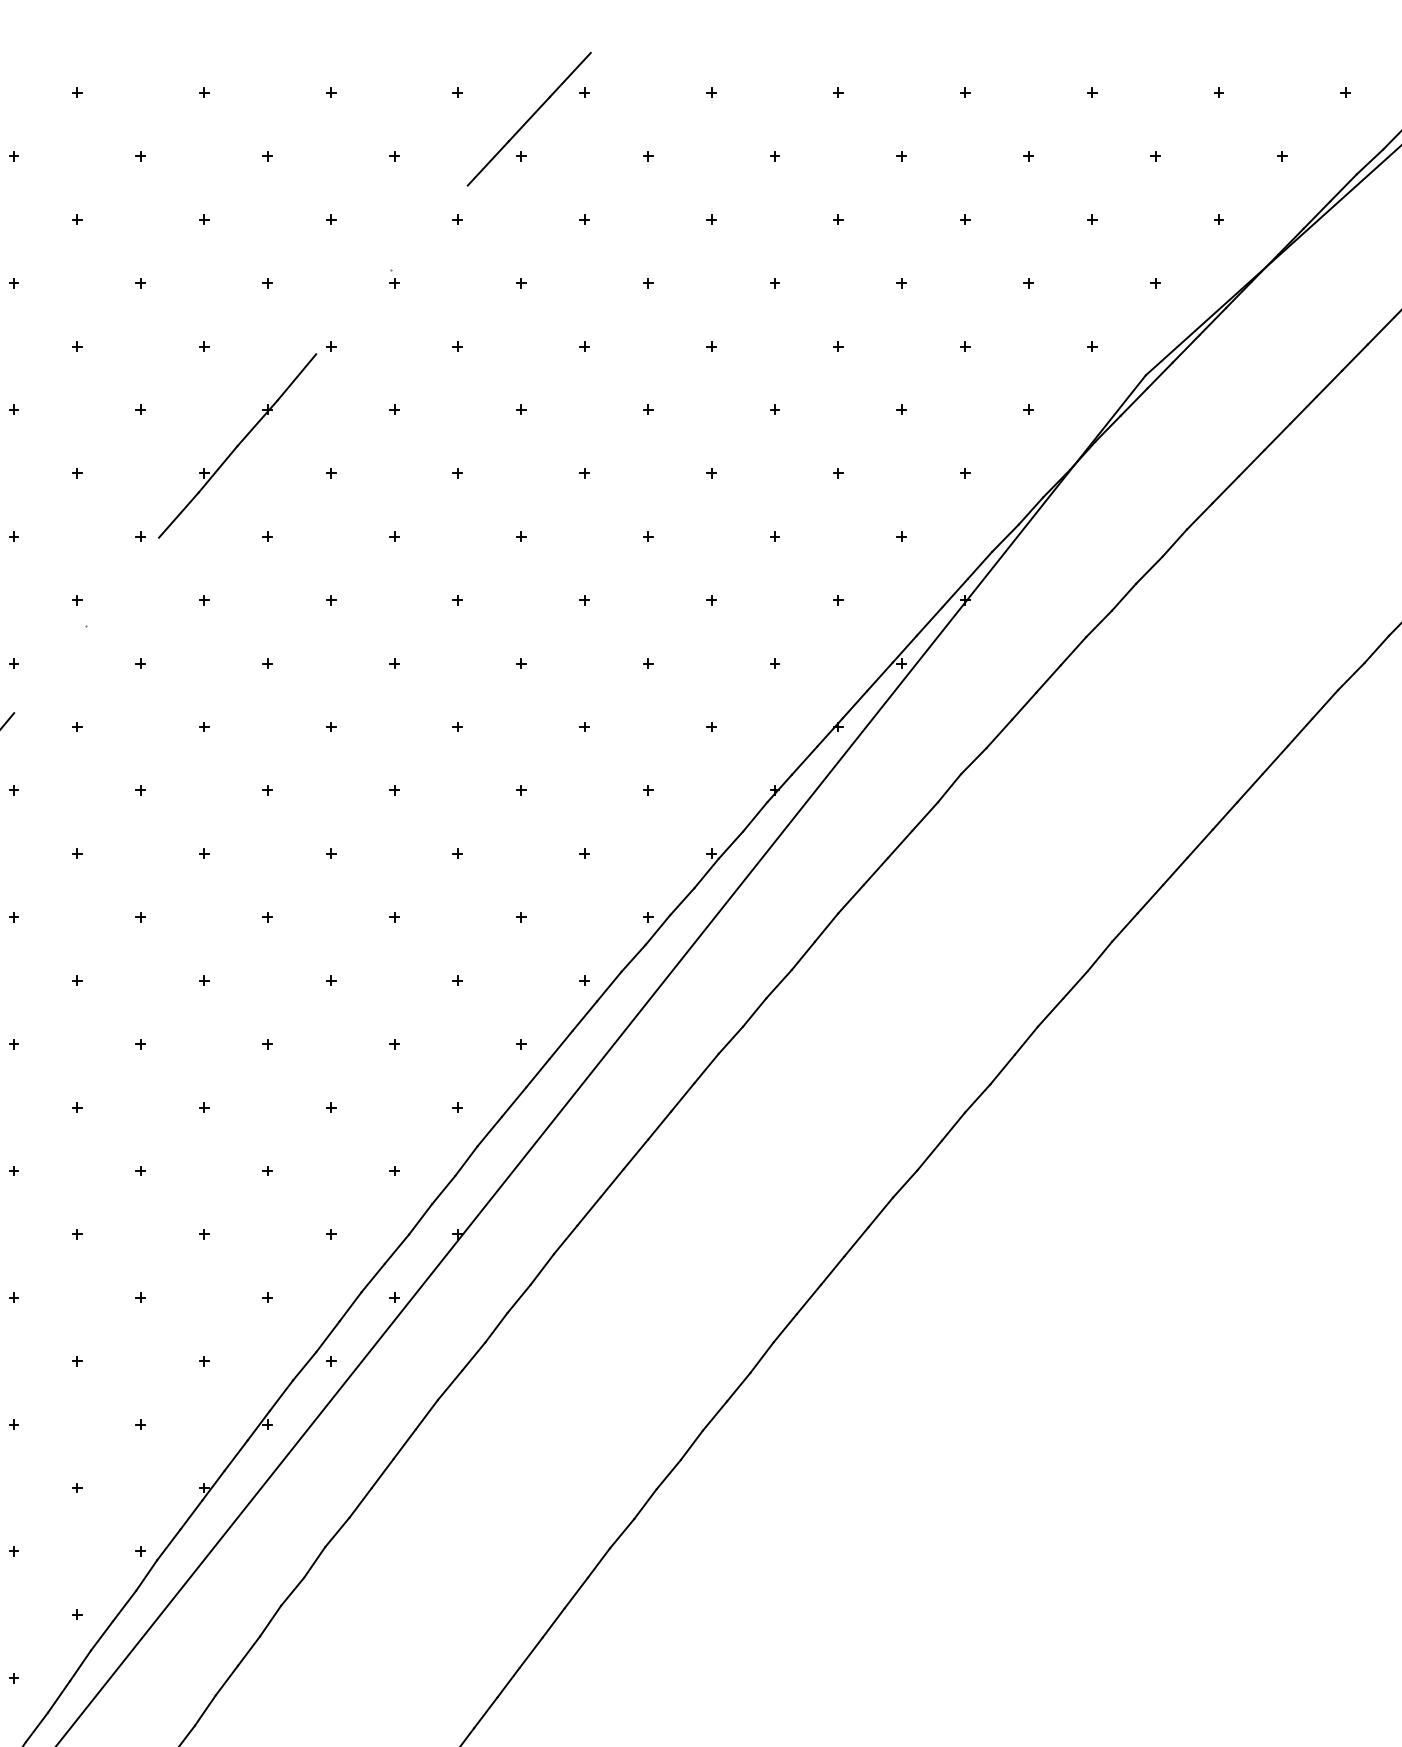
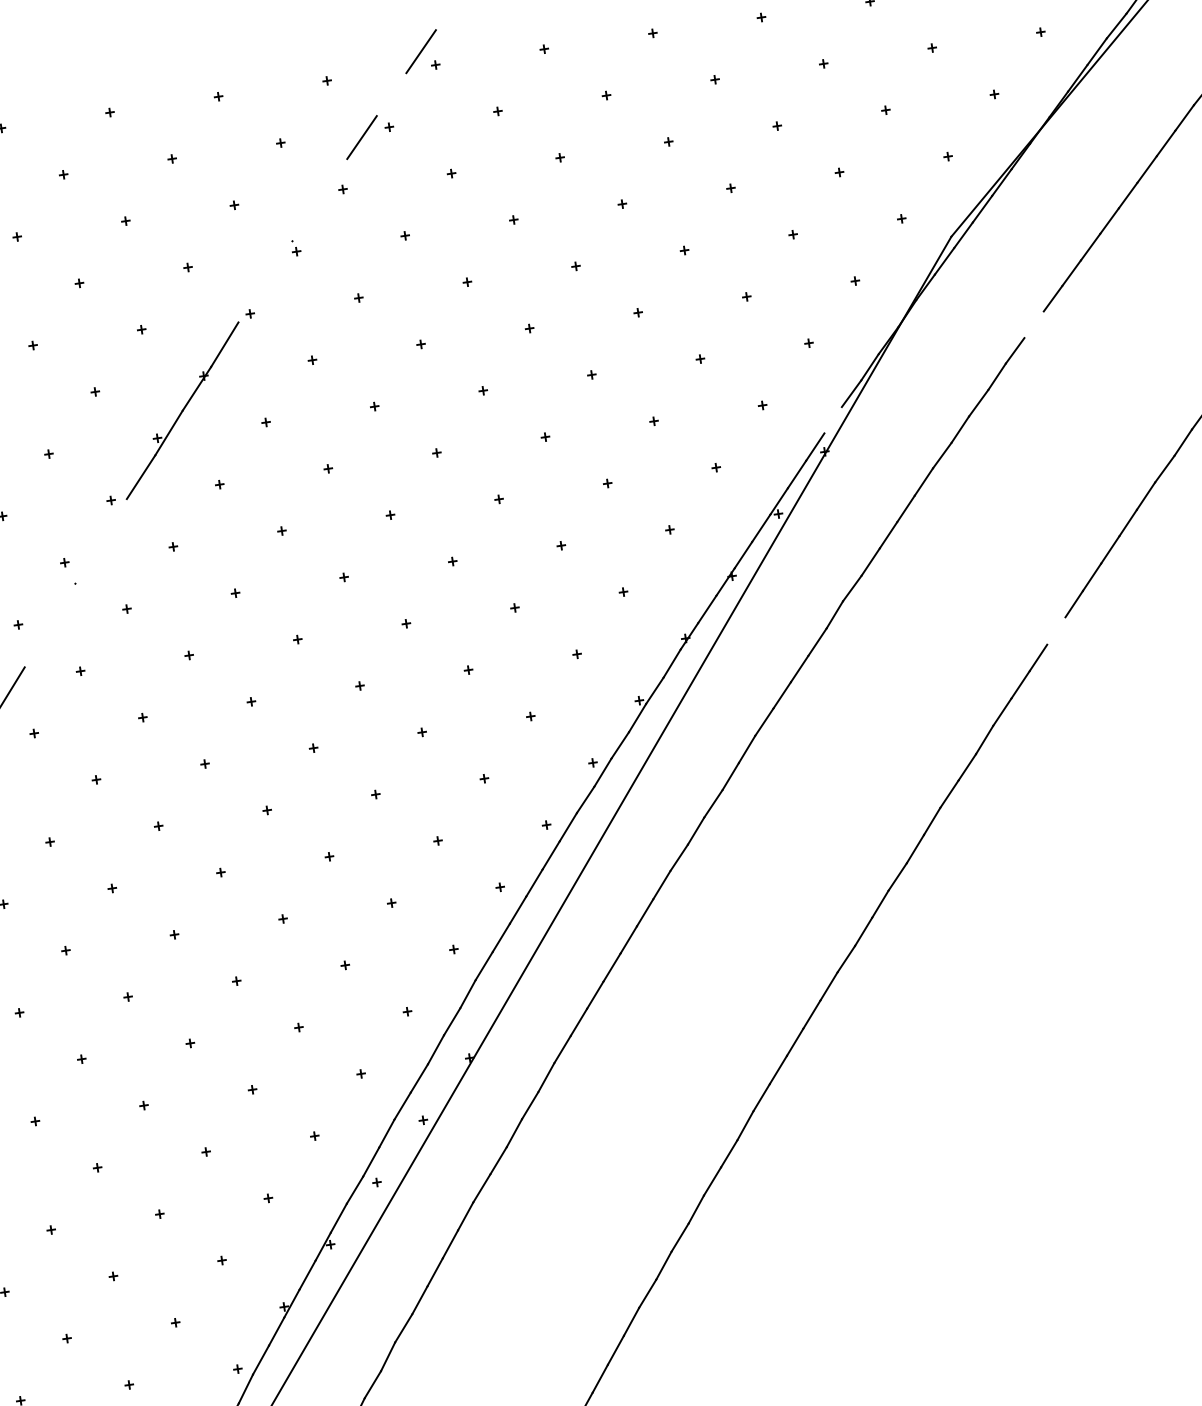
line: (528, 119) -> (390, 94), removed
line: (1225, 489) -> (1033, 324), removed
line: (979, 564) -> (832, 419), removed
line: (1199, 843) -> (1055, 630), removed

